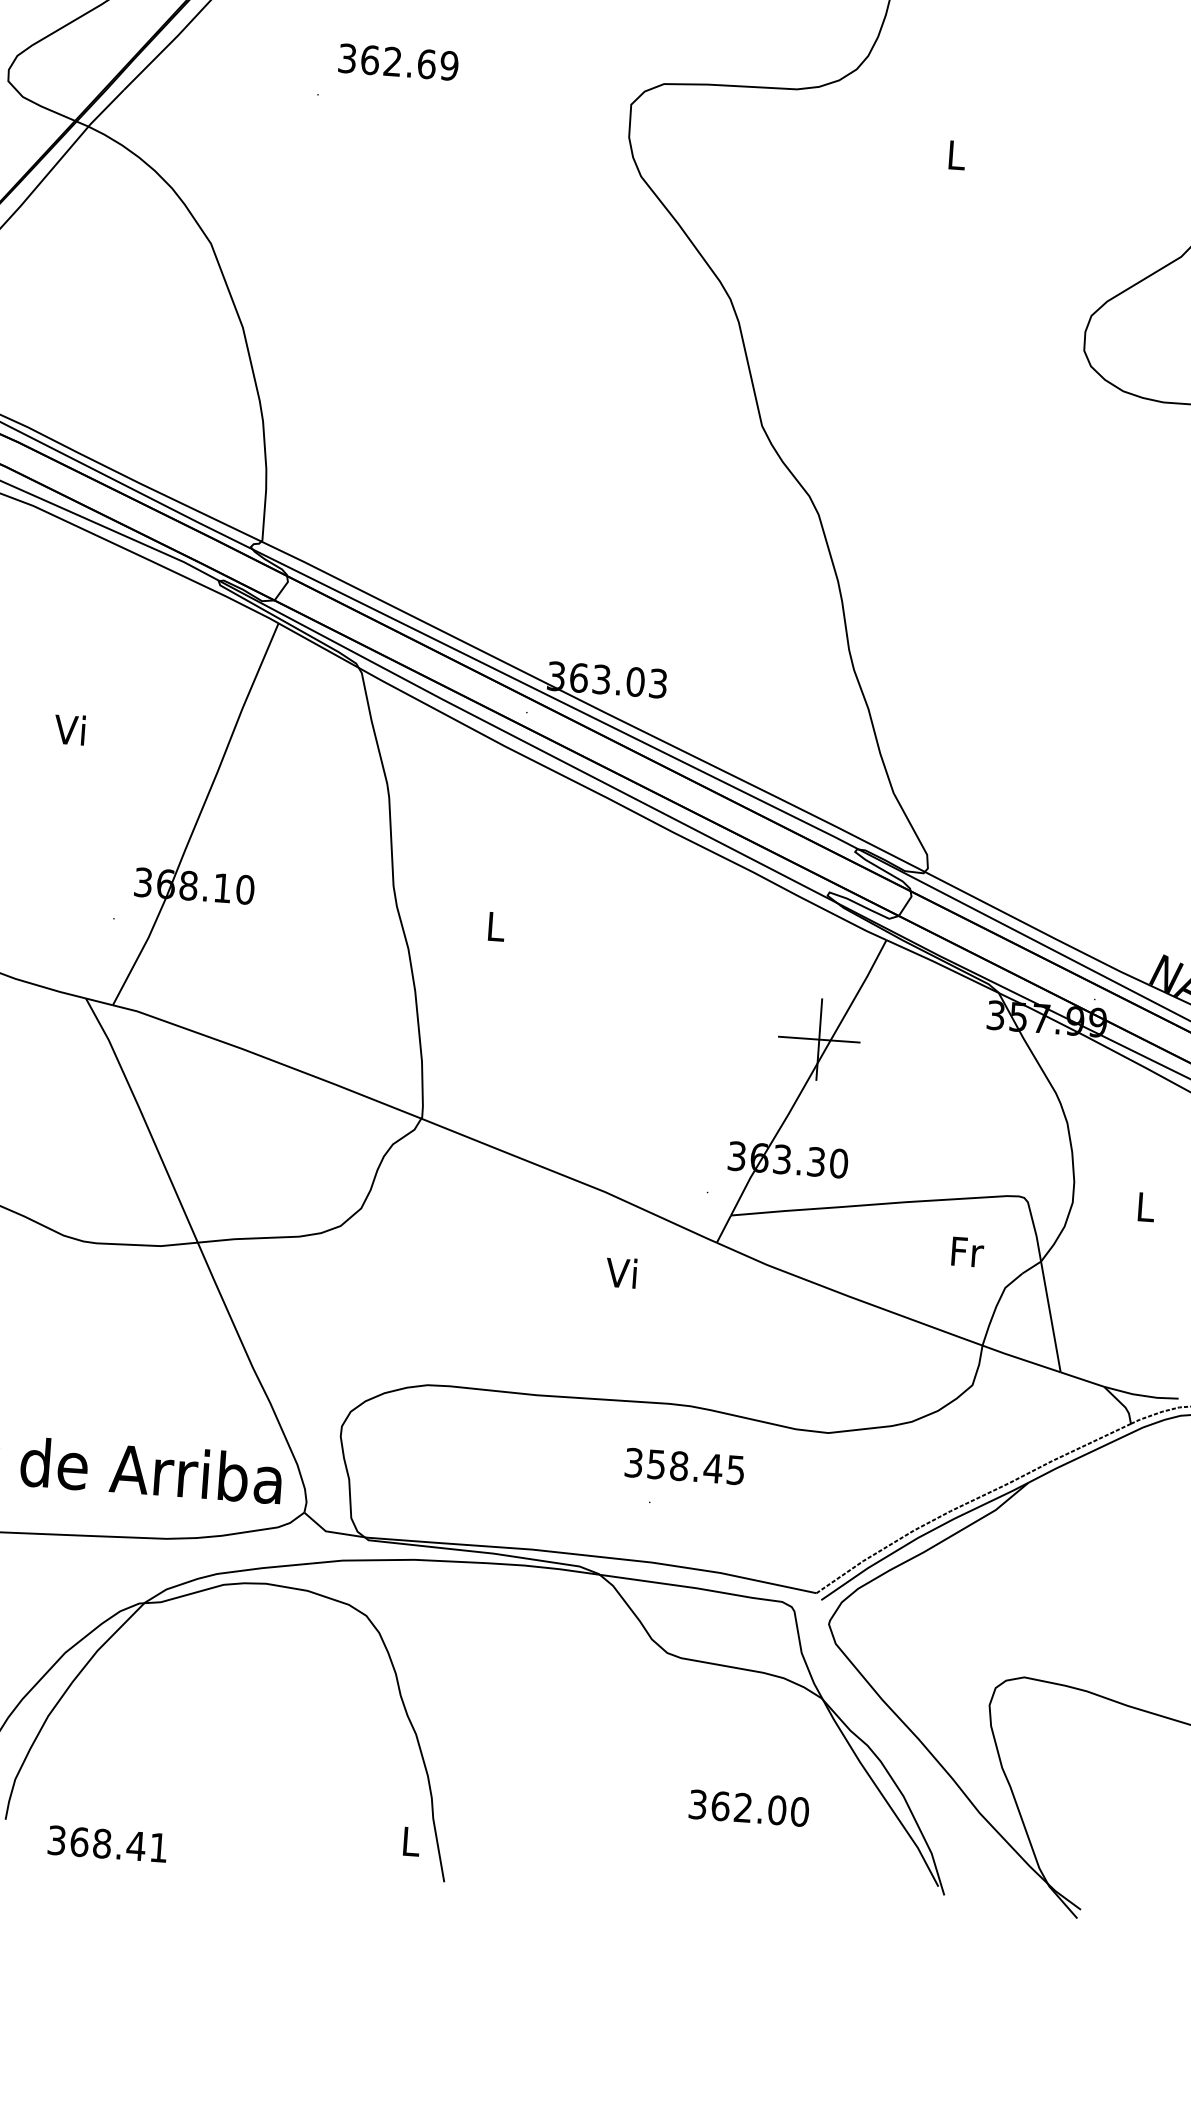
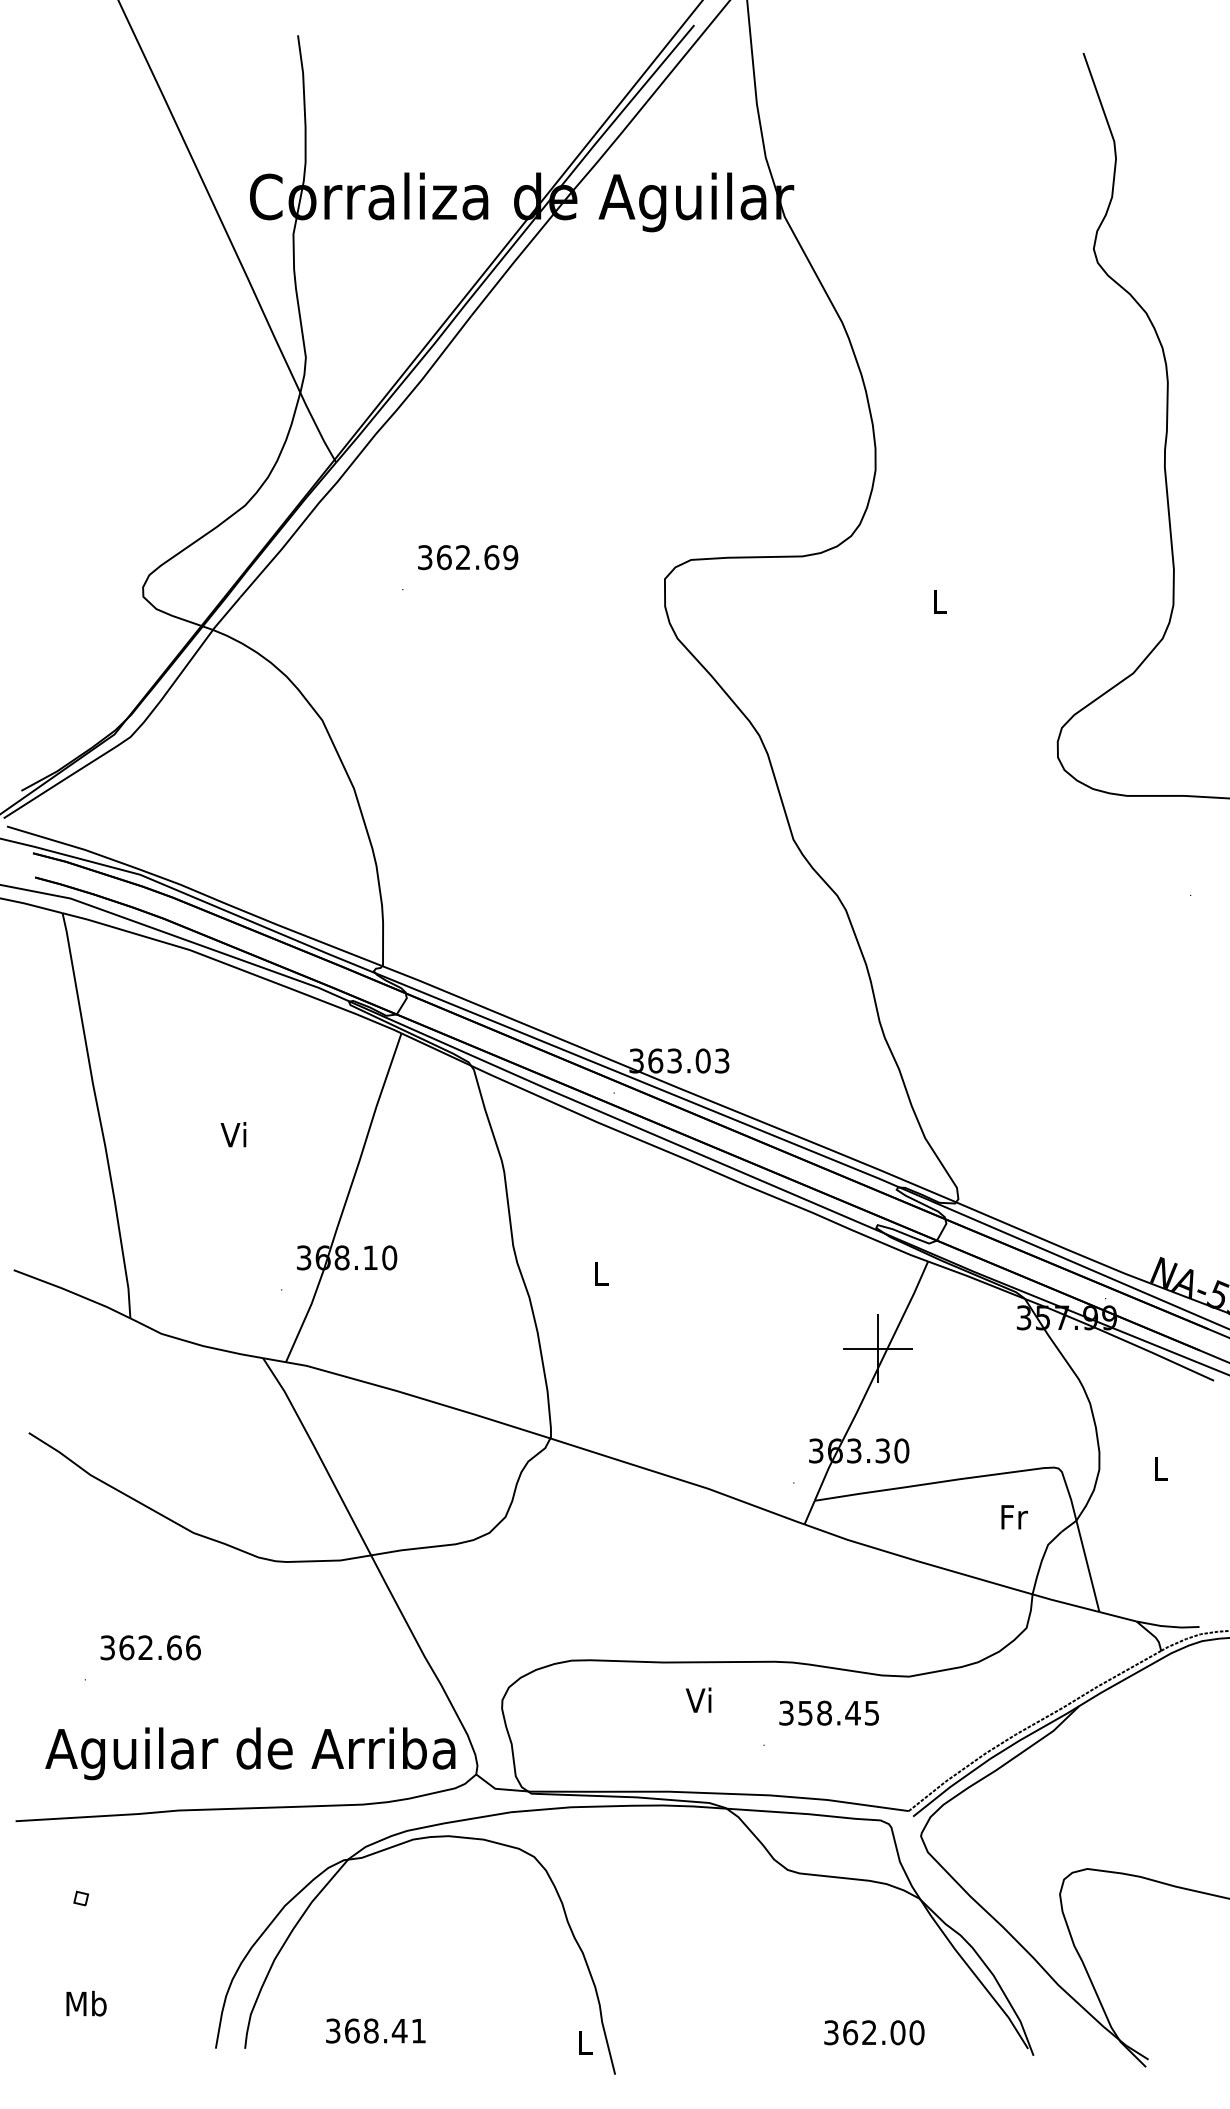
text: (621, 1271) -> (698, 1699), moved
text: (684, 1465) -> (828, 1712), moved
text: (749, 1808) -> (874, 2032), moved
text: (107, 1843) -> (375, 2030), moved

